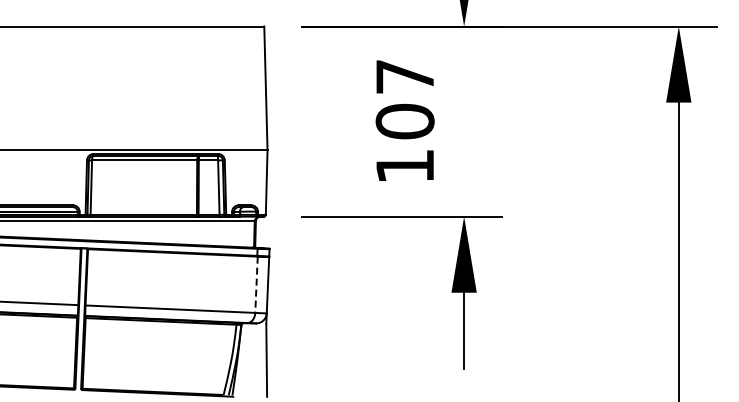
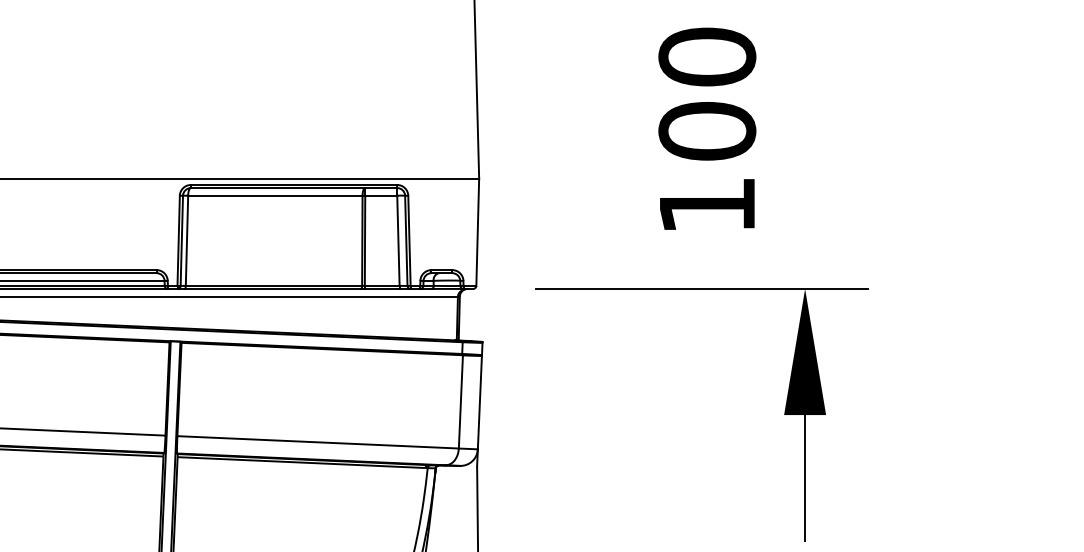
text: (404, 76) -> (706, 56), 107 -> 100
line: (256, 285) -> (460, 403), dashed -> solid

